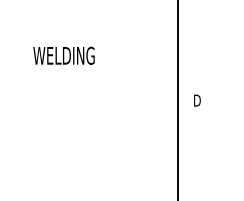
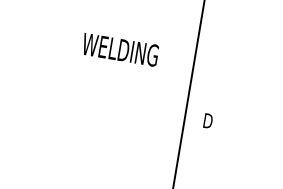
text: (63, 55) -> (119, 49), moved

